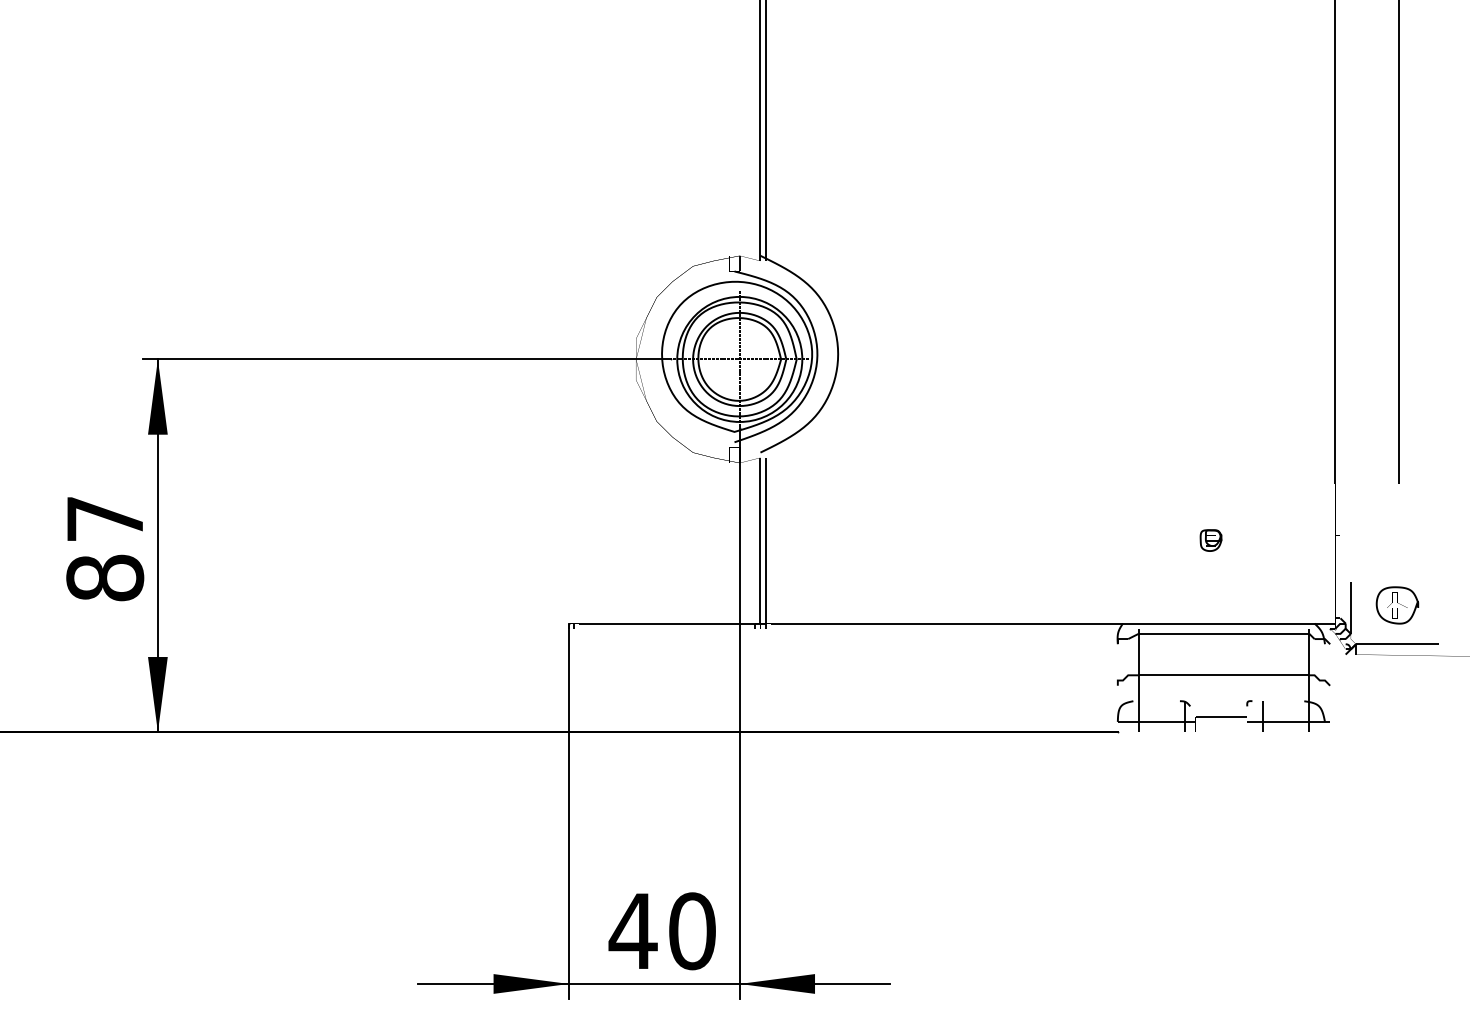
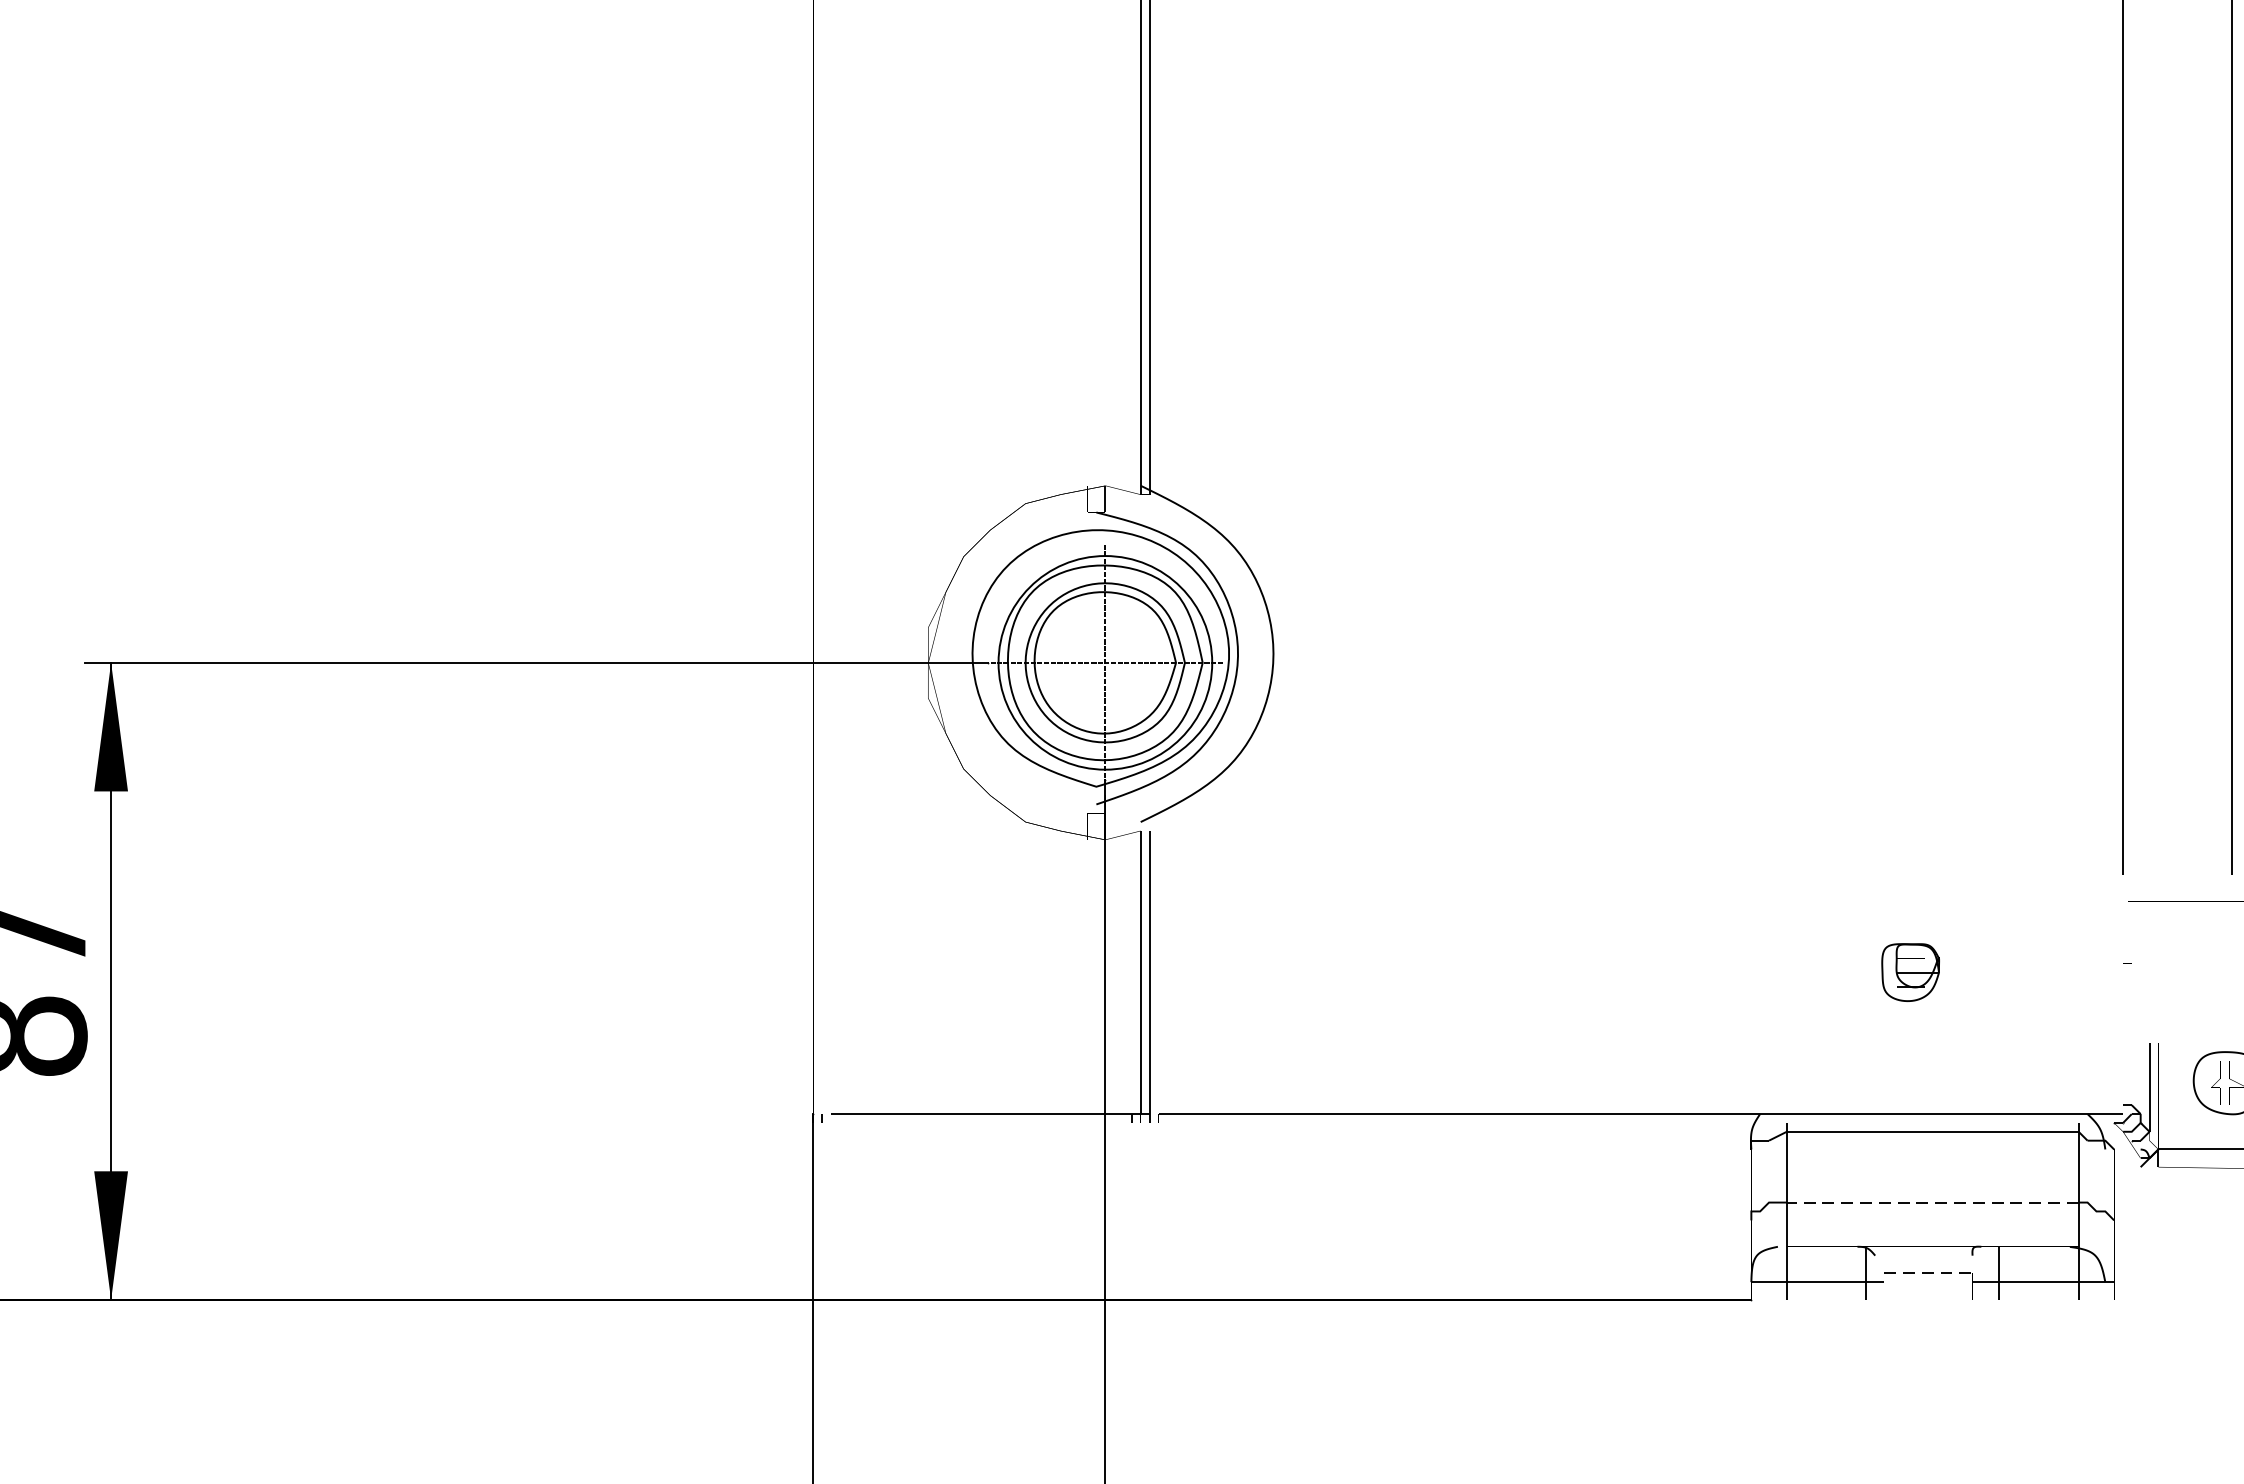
part: (1210, 540) -> (1909, 972), size x1.6
line: (1223, 675) -> (1931, 1202), solid -> dashed
line: (1221, 716) -> (1928, 1272), solid -> dashed

